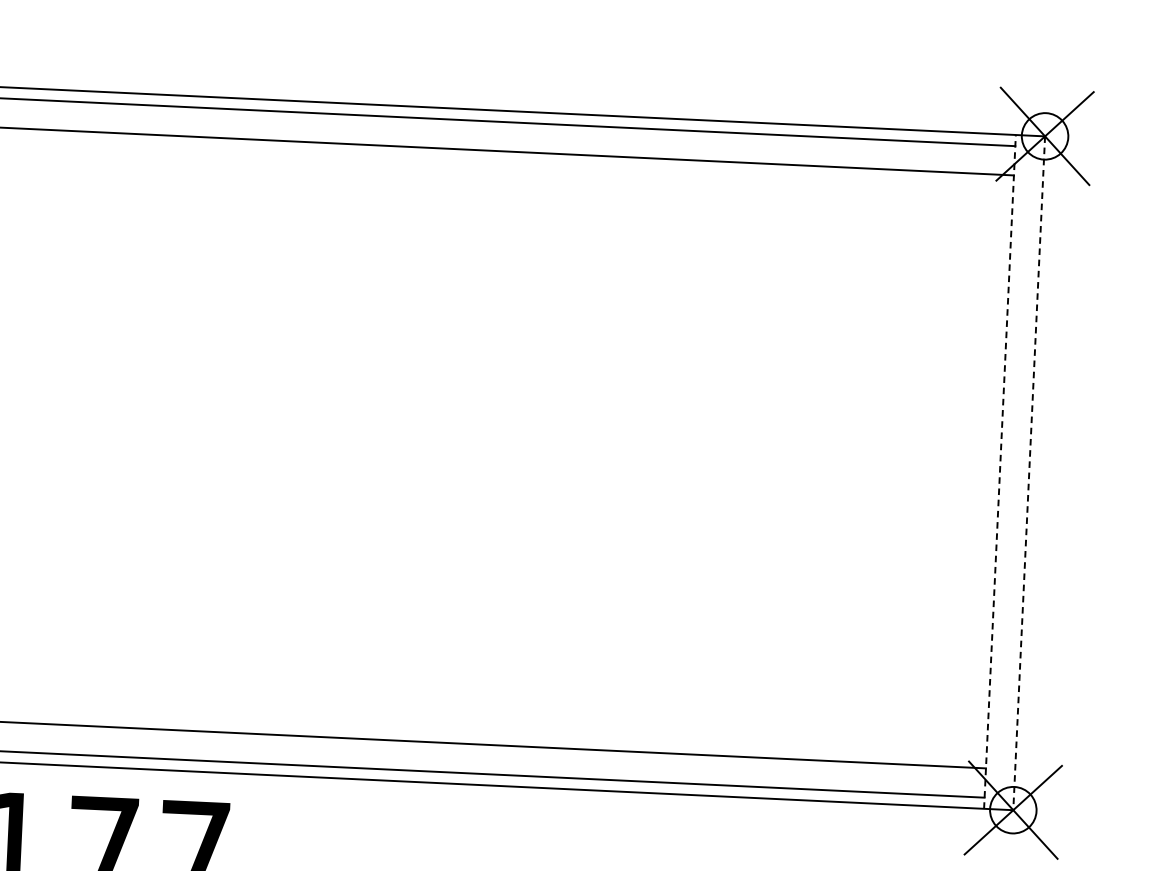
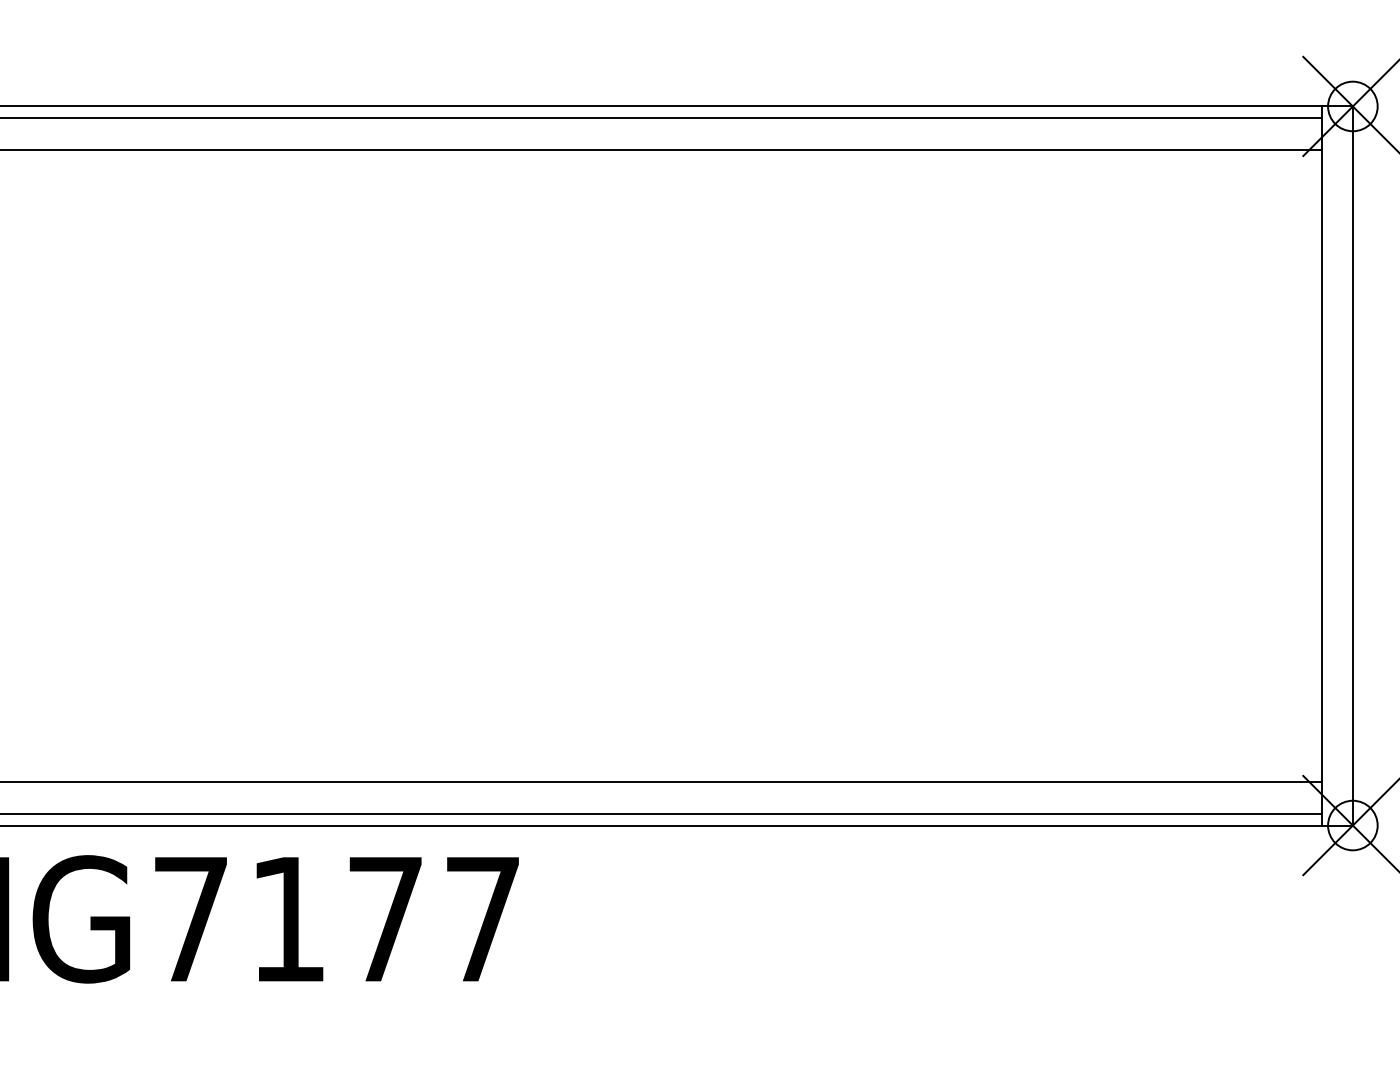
line: (999, 472) -> (1321, 466), dashed -> solid
line: (1028, 473) -> (1352, 466), dashed -> solid

